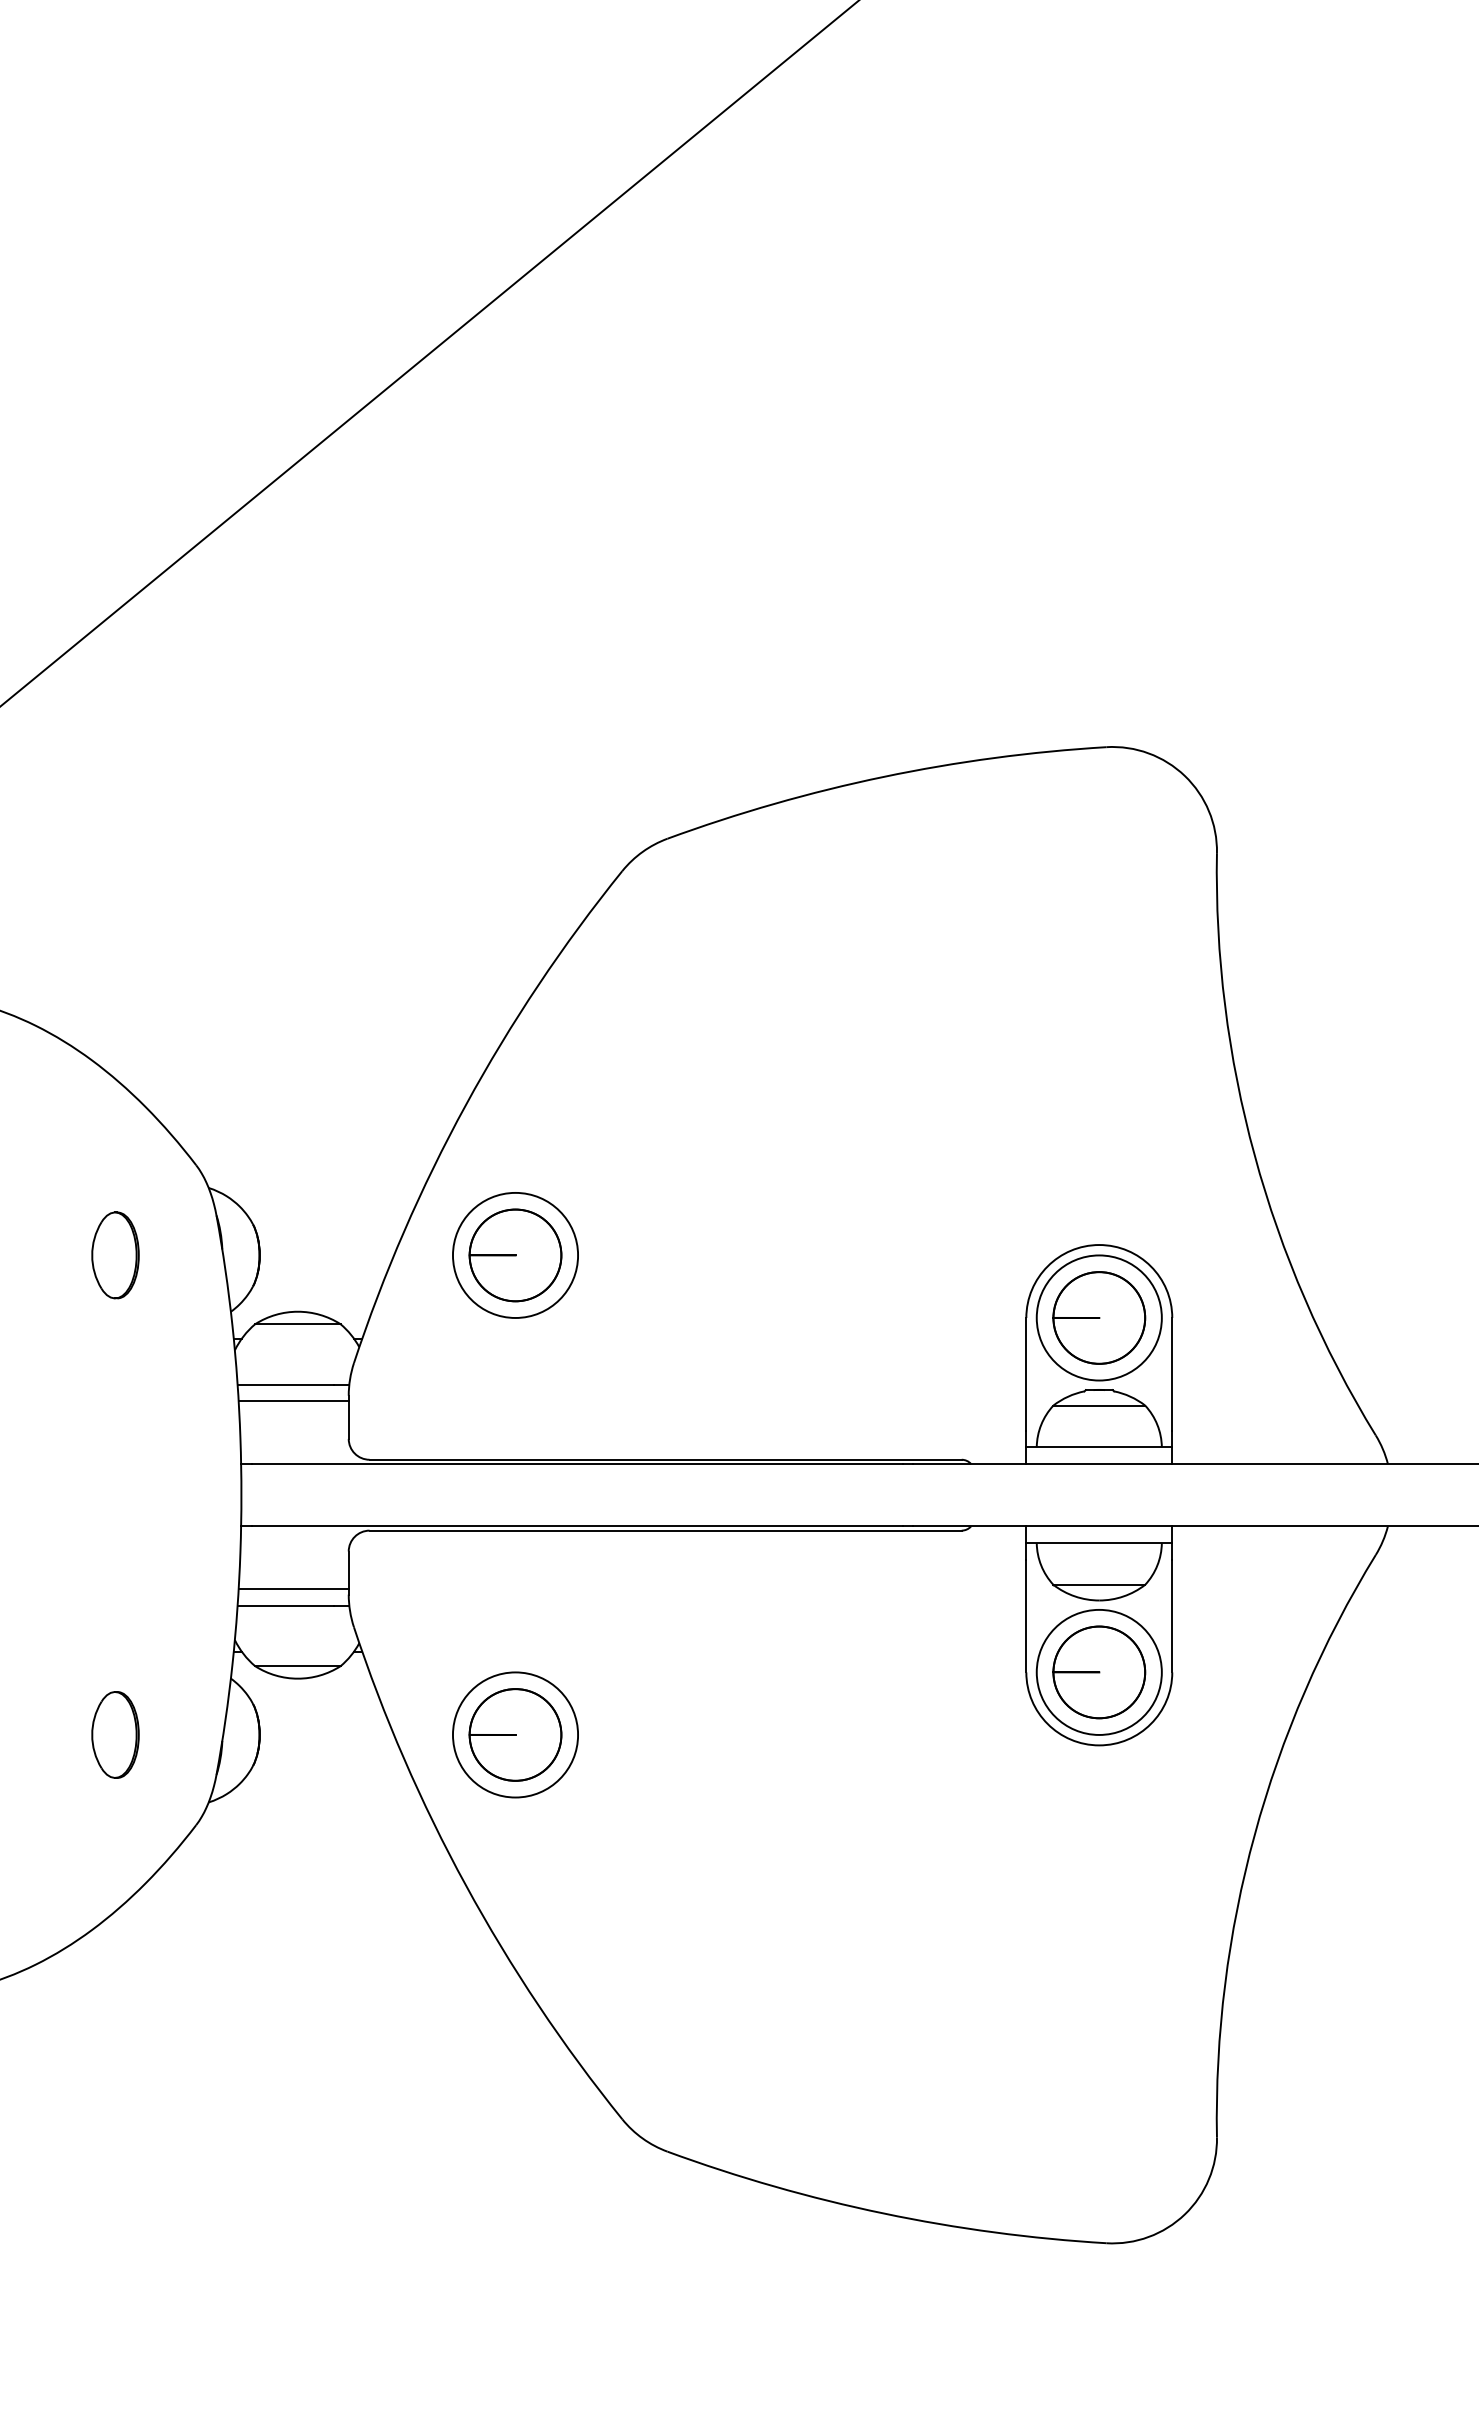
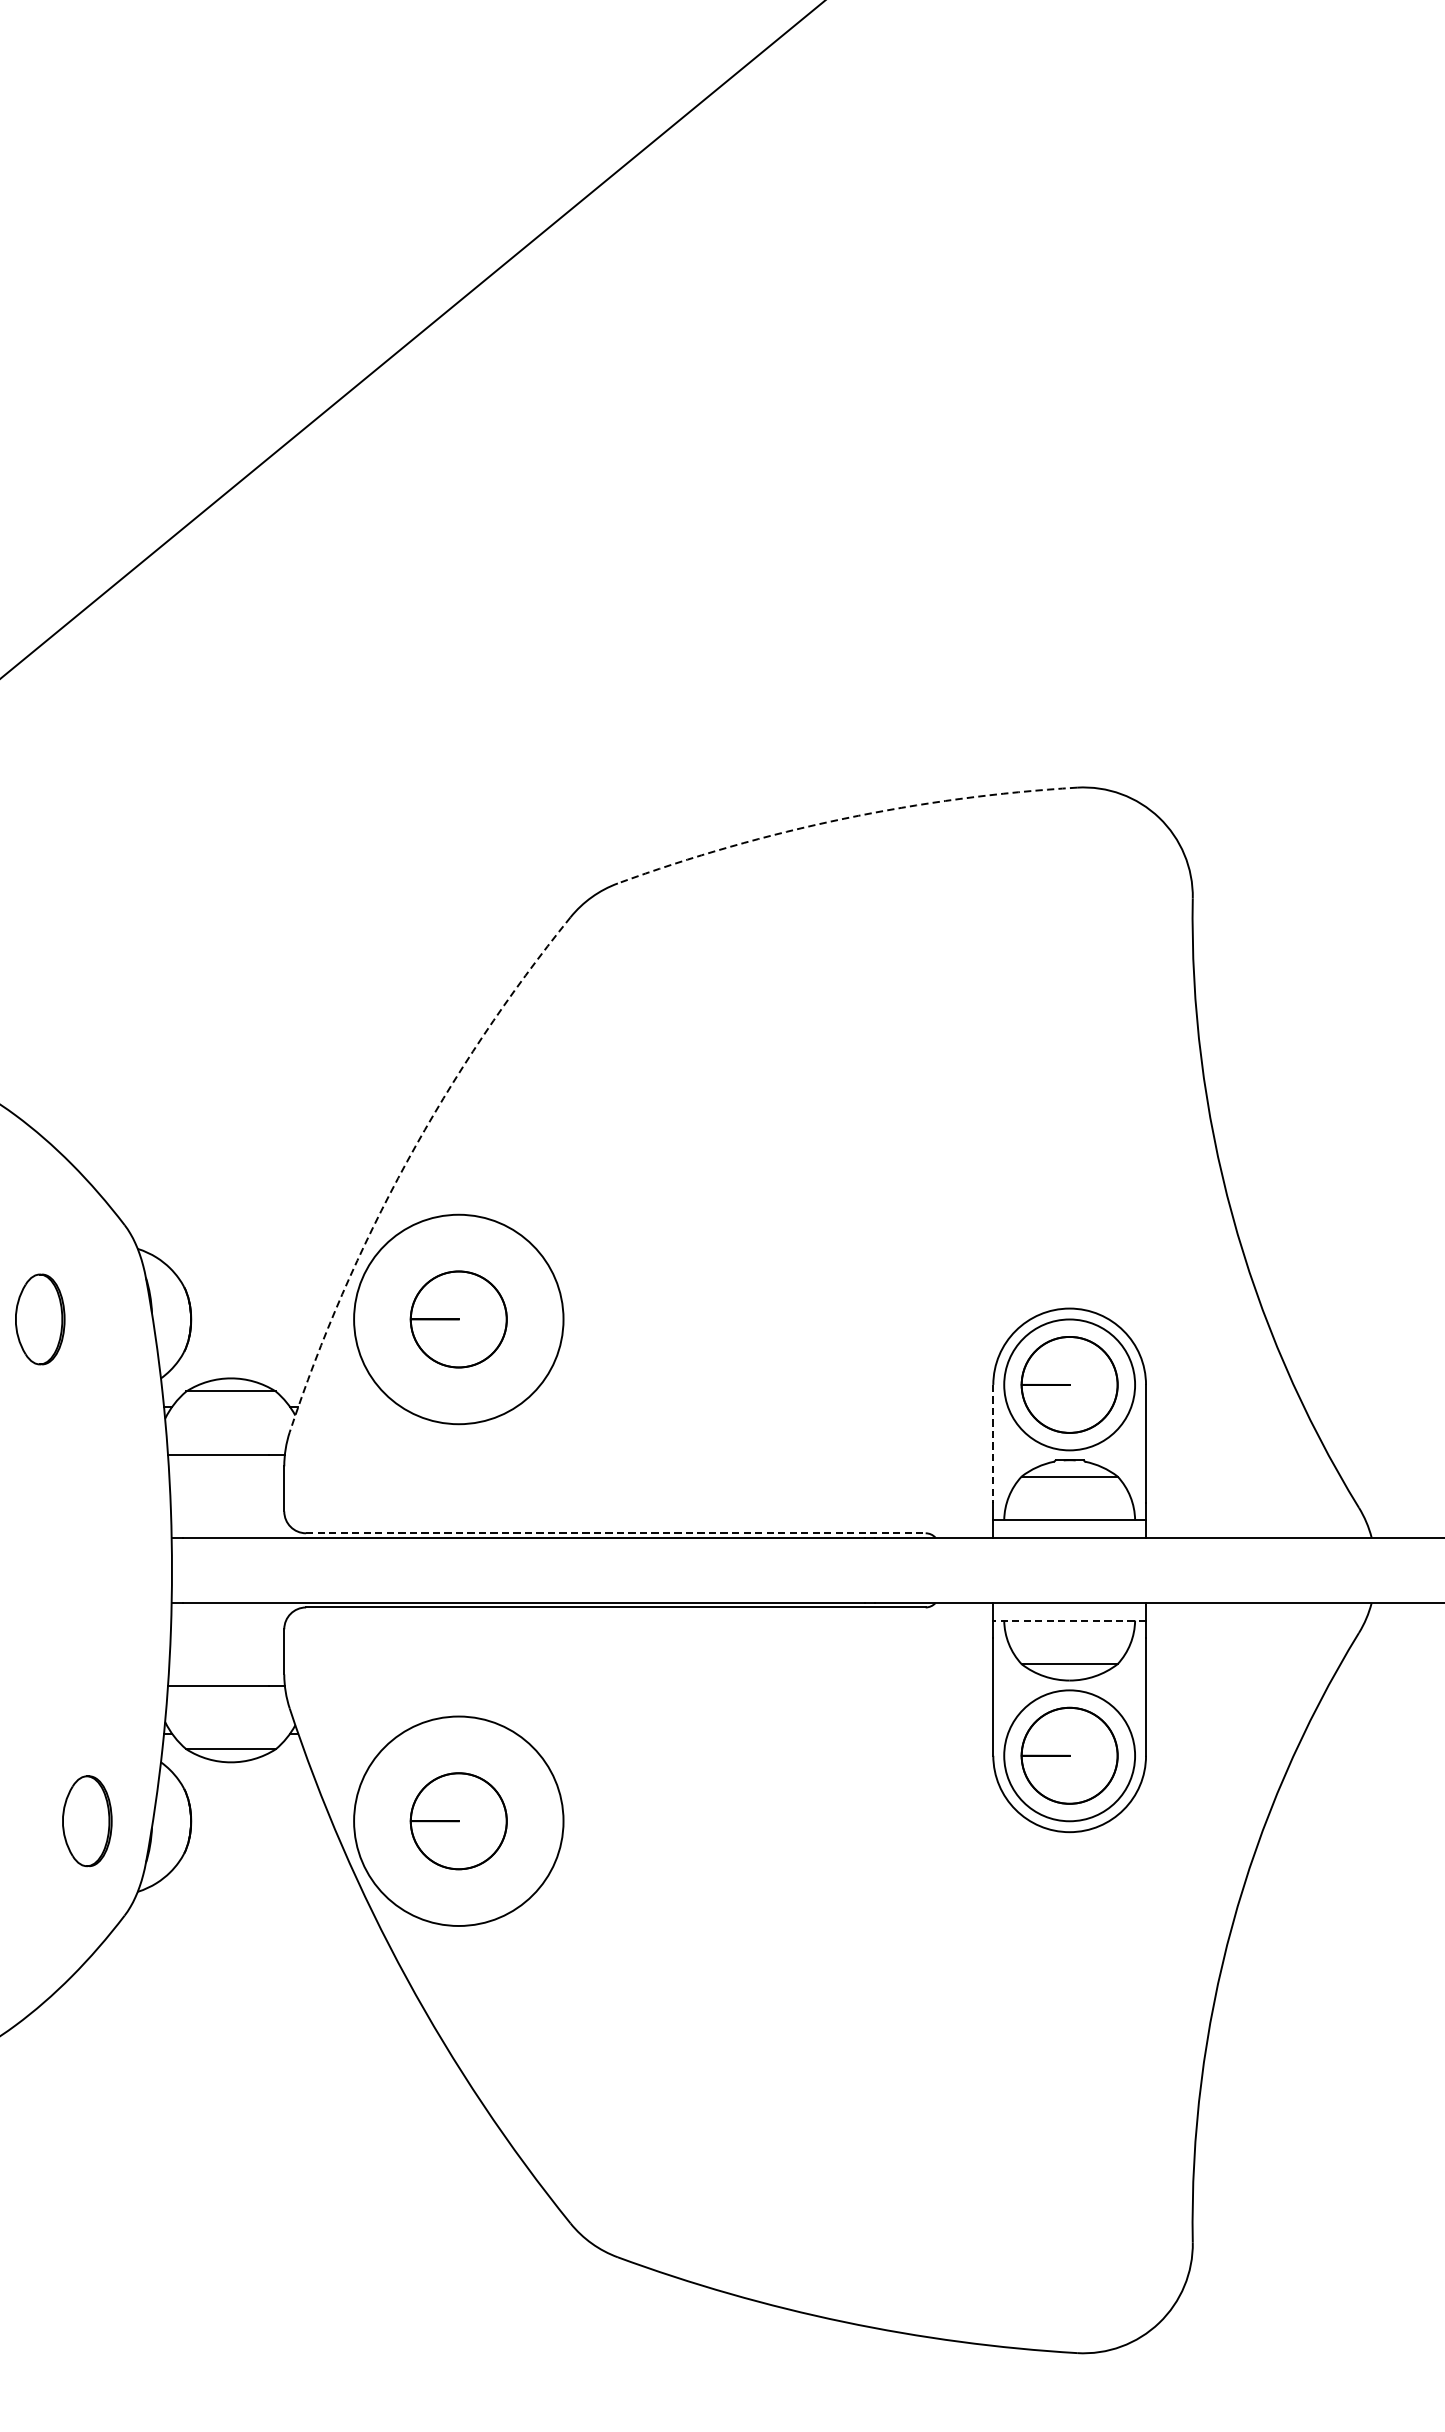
arc: (883, 776) -> (843, 818), solid -> dashed
arc: (465, 1104) -> (406, 1161), solid -> dashed
circle: (515, 1254) -> (458, 1318), size x1.6
line: (1026, 1374) -> (993, 1444), solid -> dashed
line: (293, 1401) -> (226, 1472), removed
line: (666, 1459) -> (616, 1533), solid -> dashed
line: (1099, 1543) -> (1069, 1620), solid -> dashed
line: (293, 1589) -> (226, 1669), removed
part: (115, 1734) -> (87, 1820), moved
circle: (515, 1734) -> (458, 1820), size x1.6

